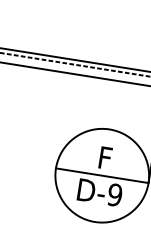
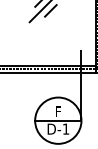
text: (114, 193) -> (65, 128), D-9 -> D-1

